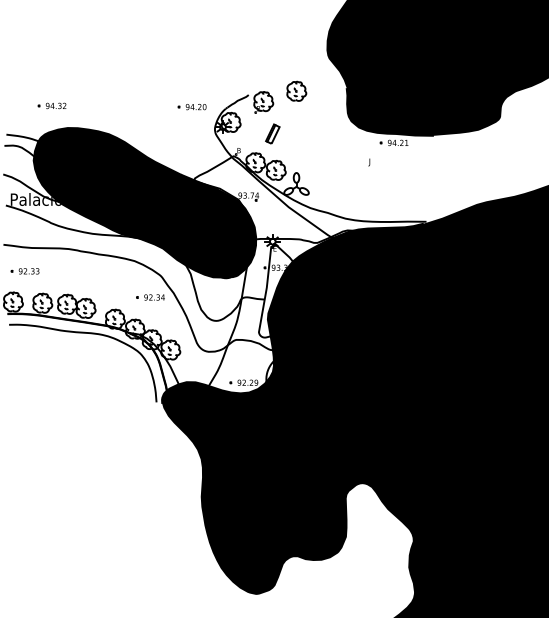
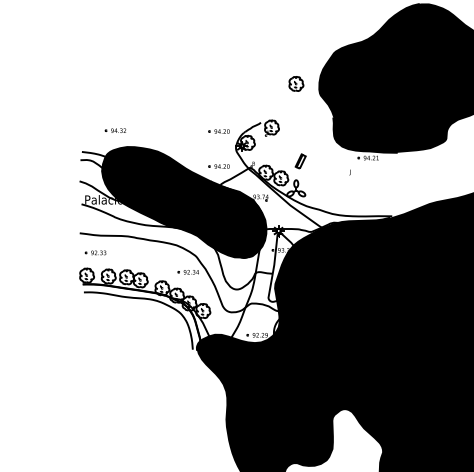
part: (296, 90) -> (296, 83), moved
part: (272, 134) -> (300, 161), moved
part: (191, 154) -> (218, 166), added

